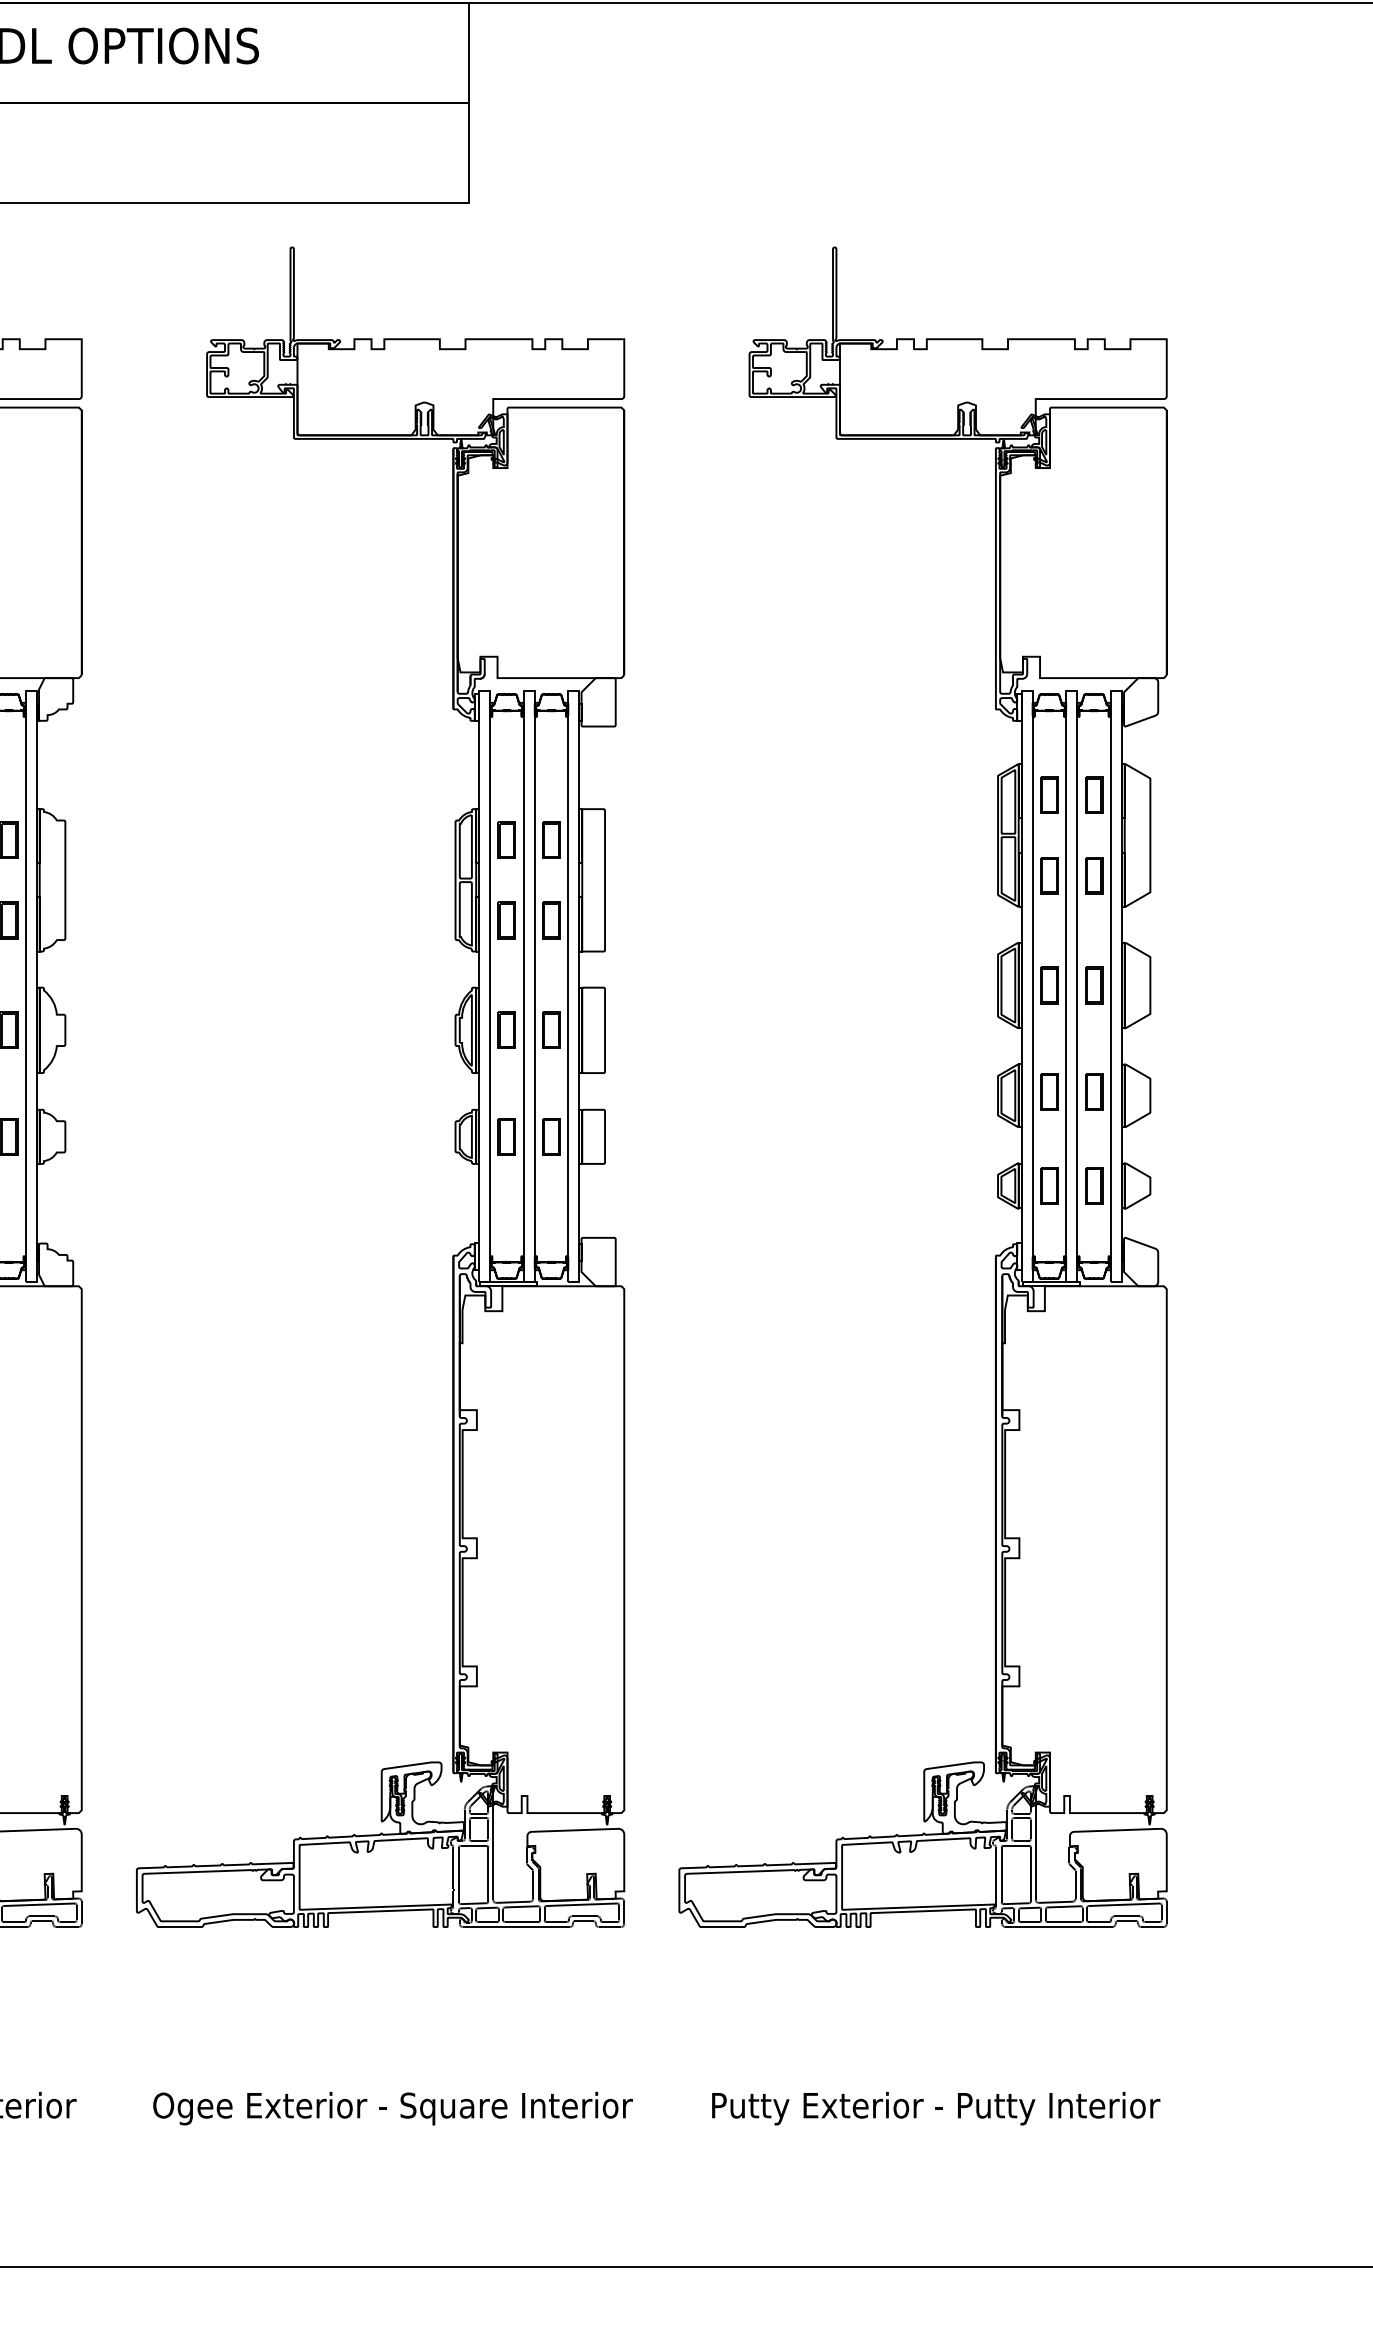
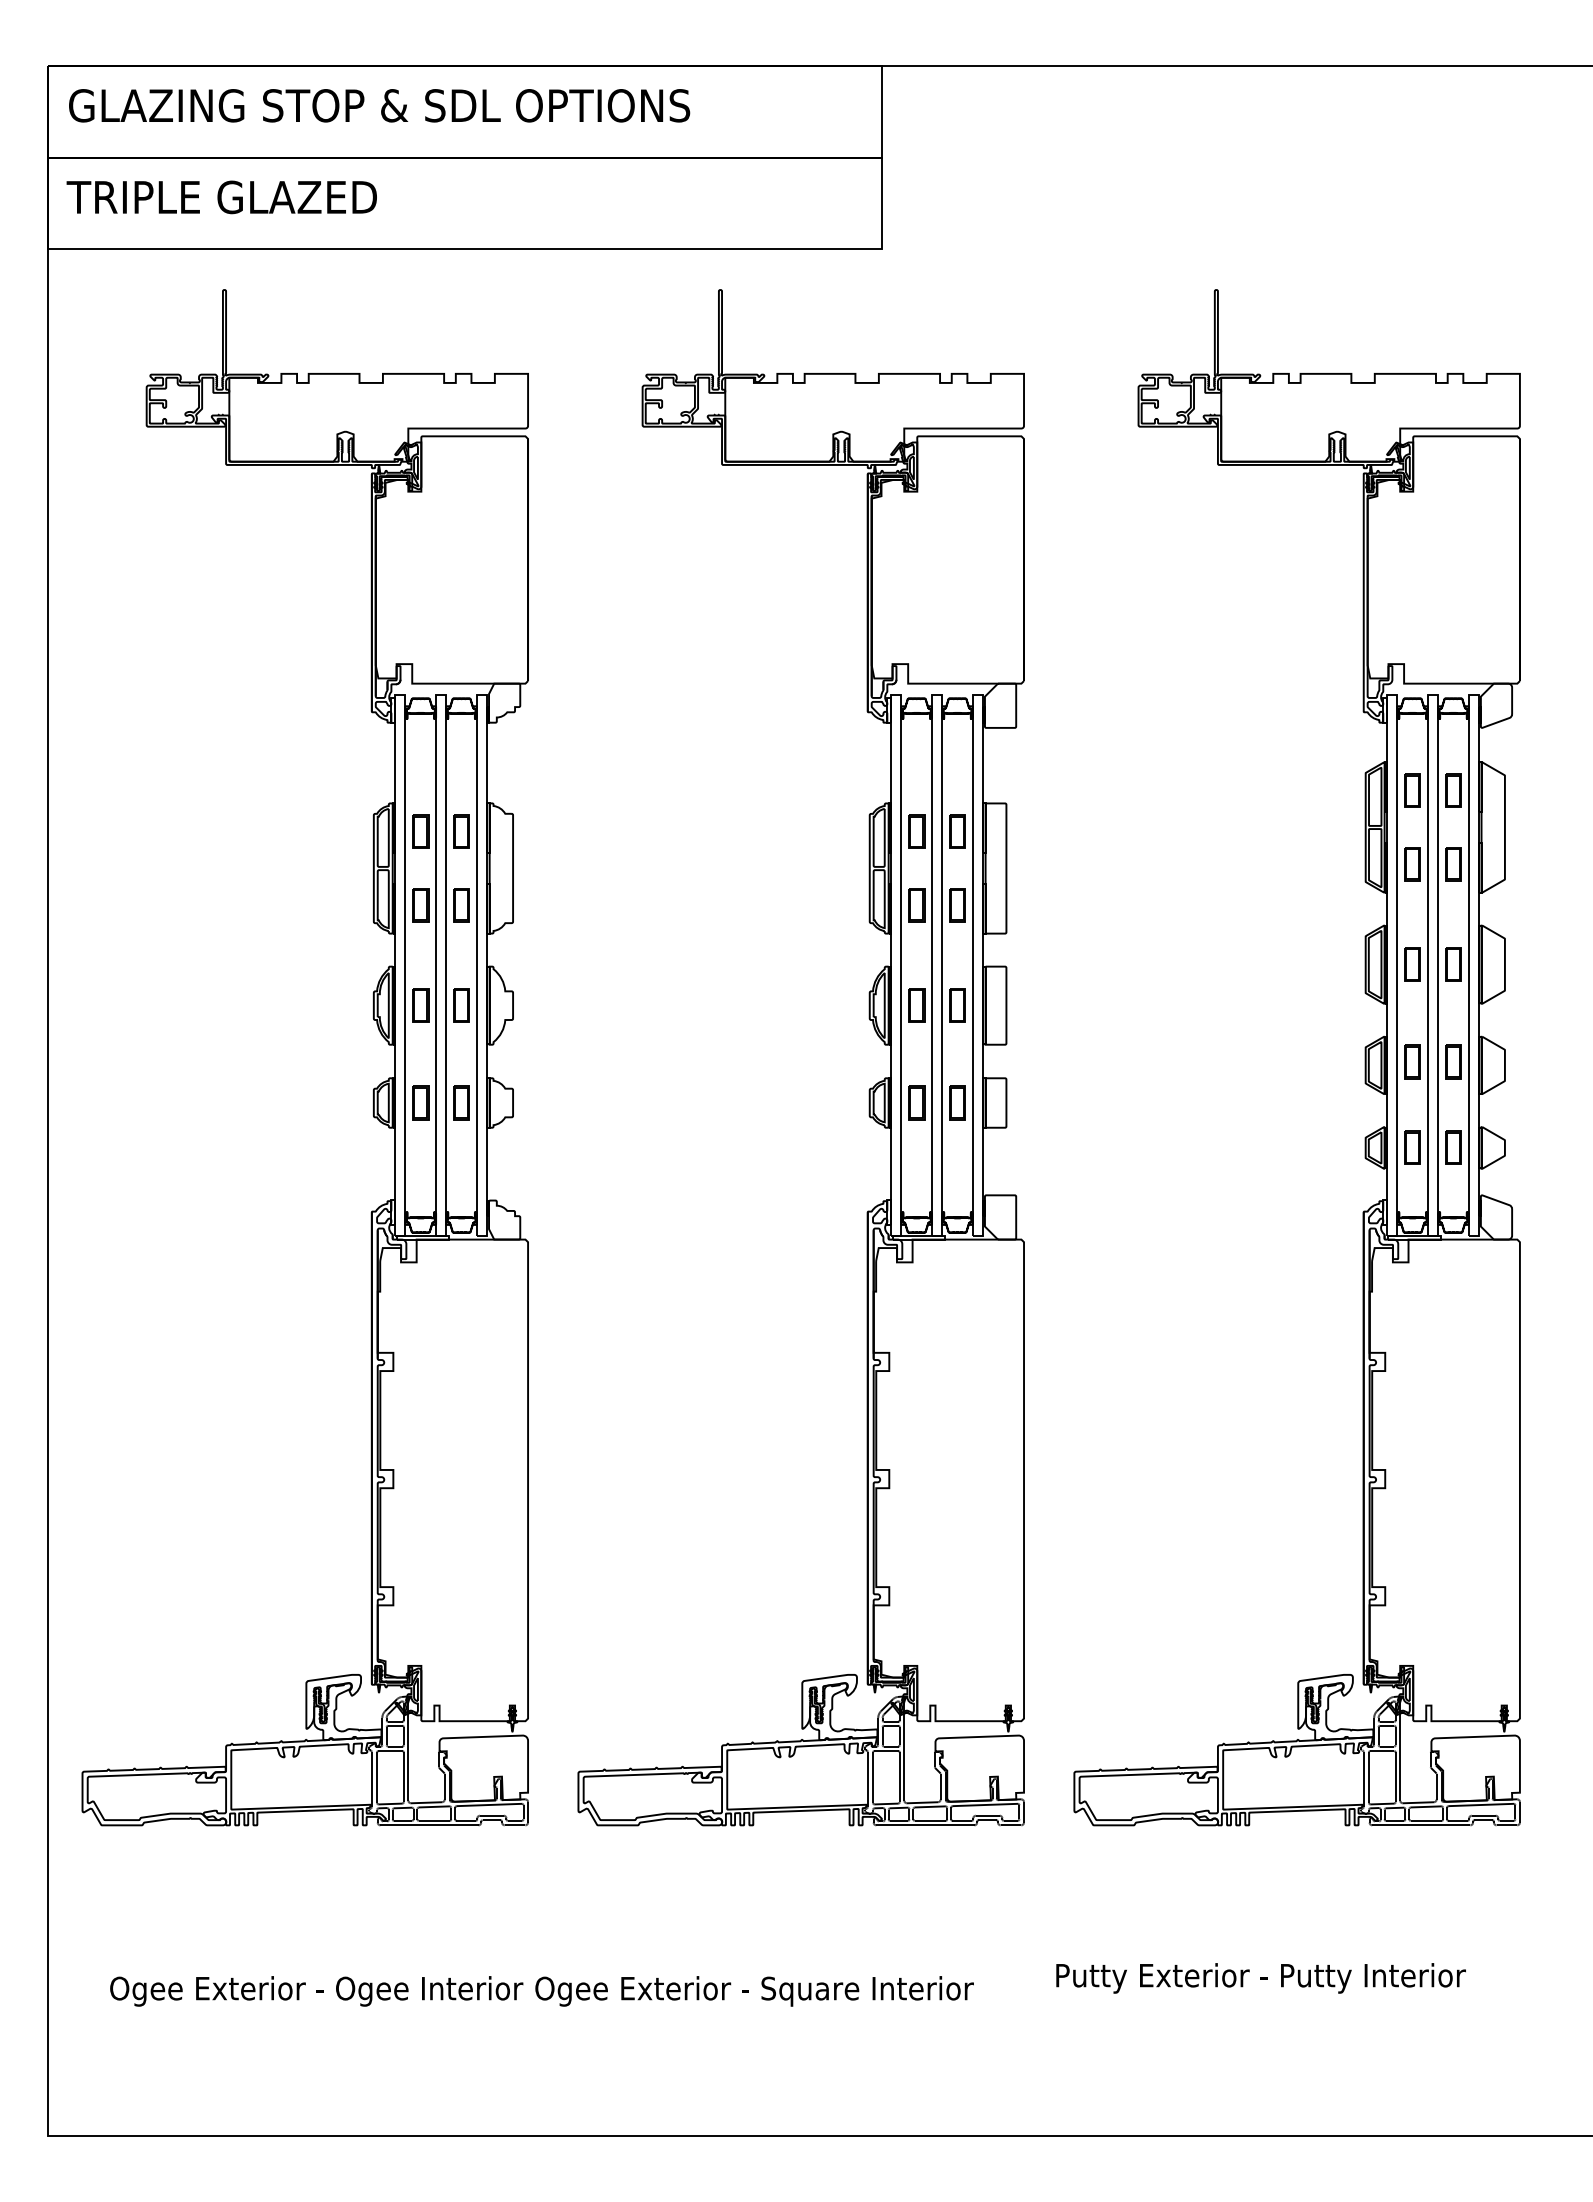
text: (392, 2108) -> (754, 1991), moved
text: (935, 2108) -> (1260, 1978), moved

